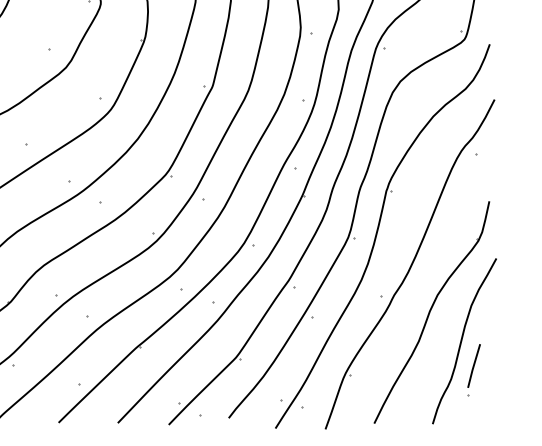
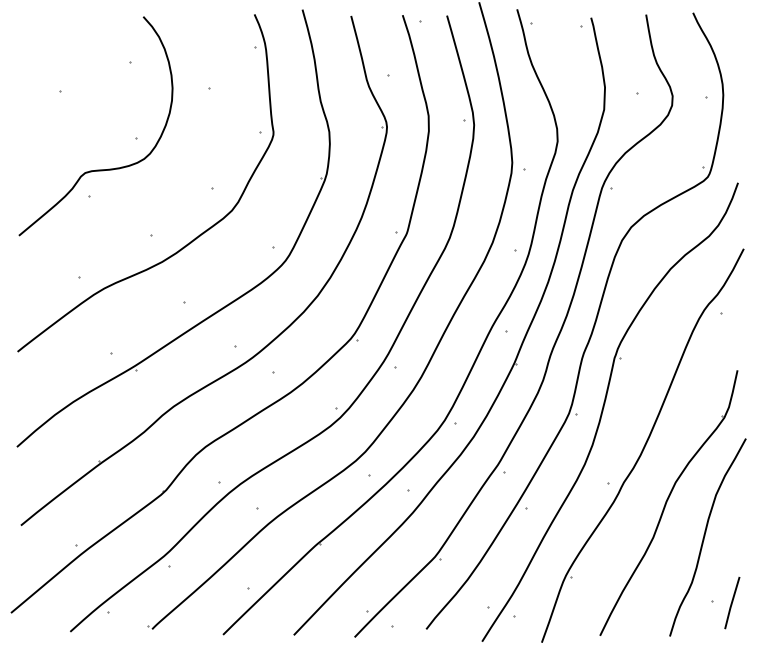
line: (474, 366) -> (732, 603), moved

